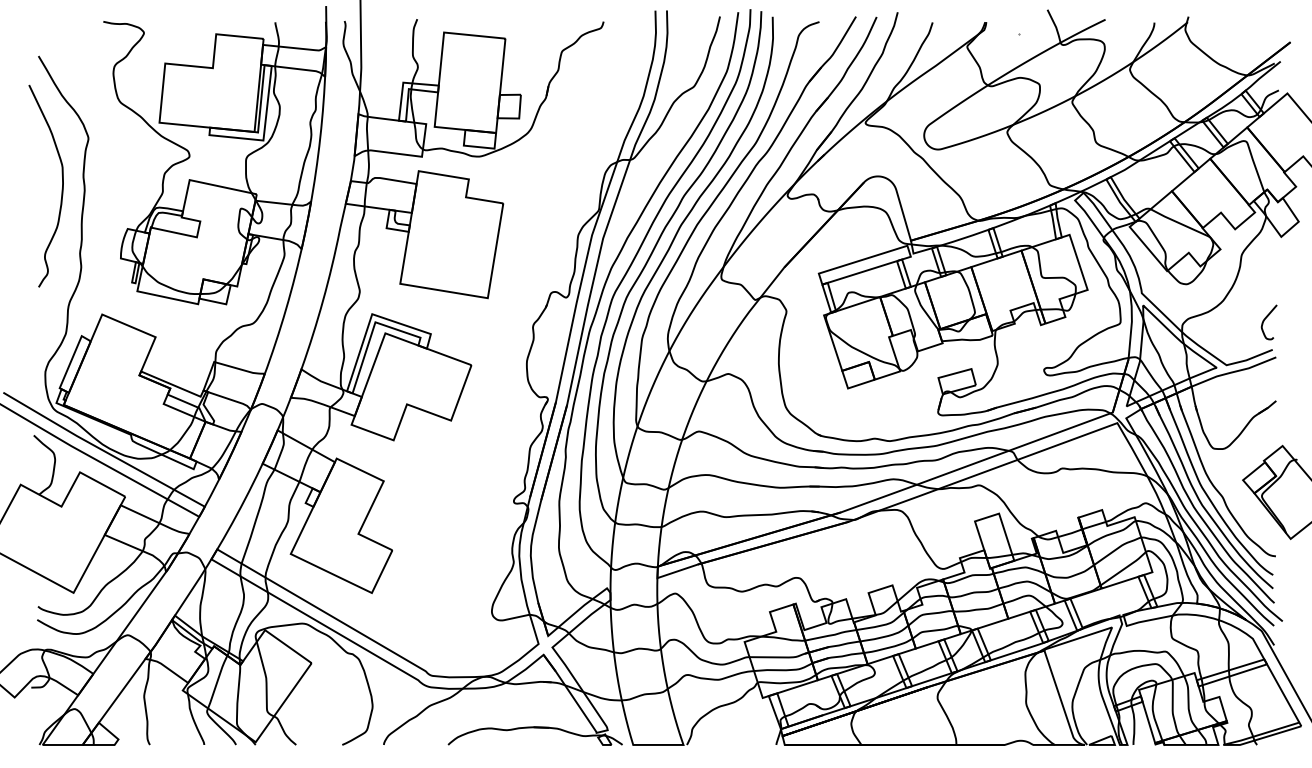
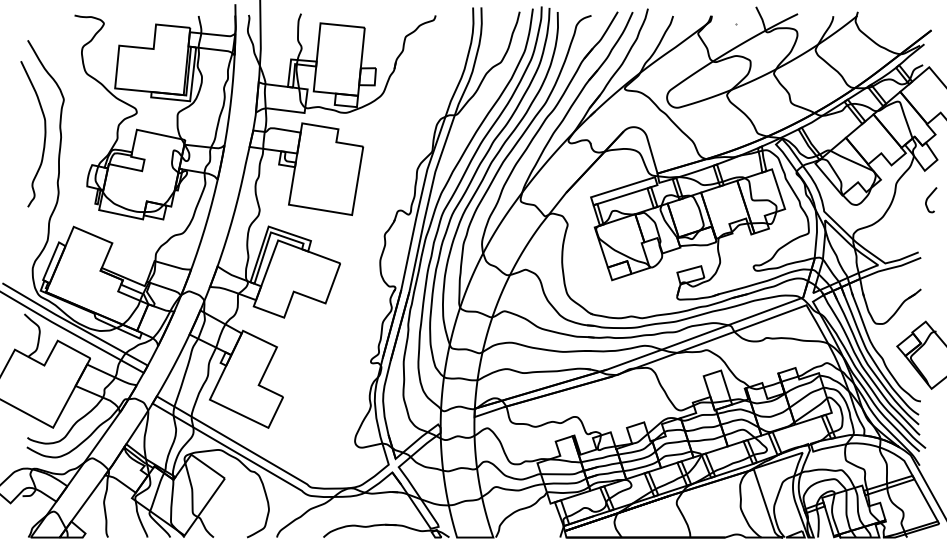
curve: (1264, 321) -> (927, 199), moved

